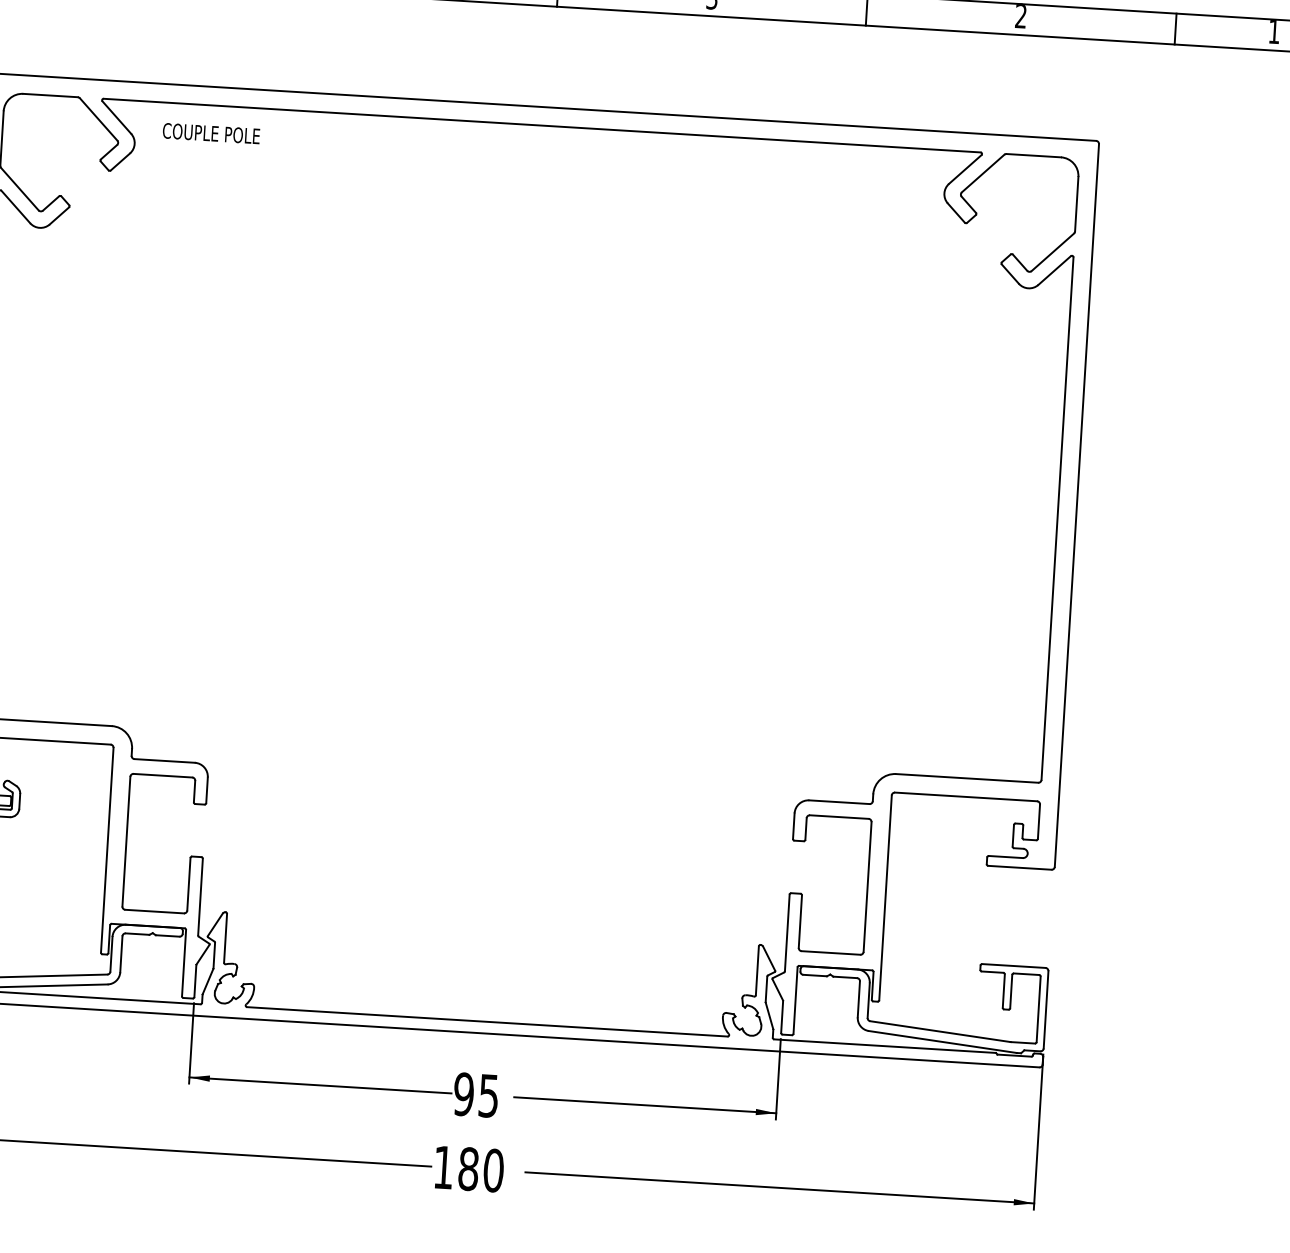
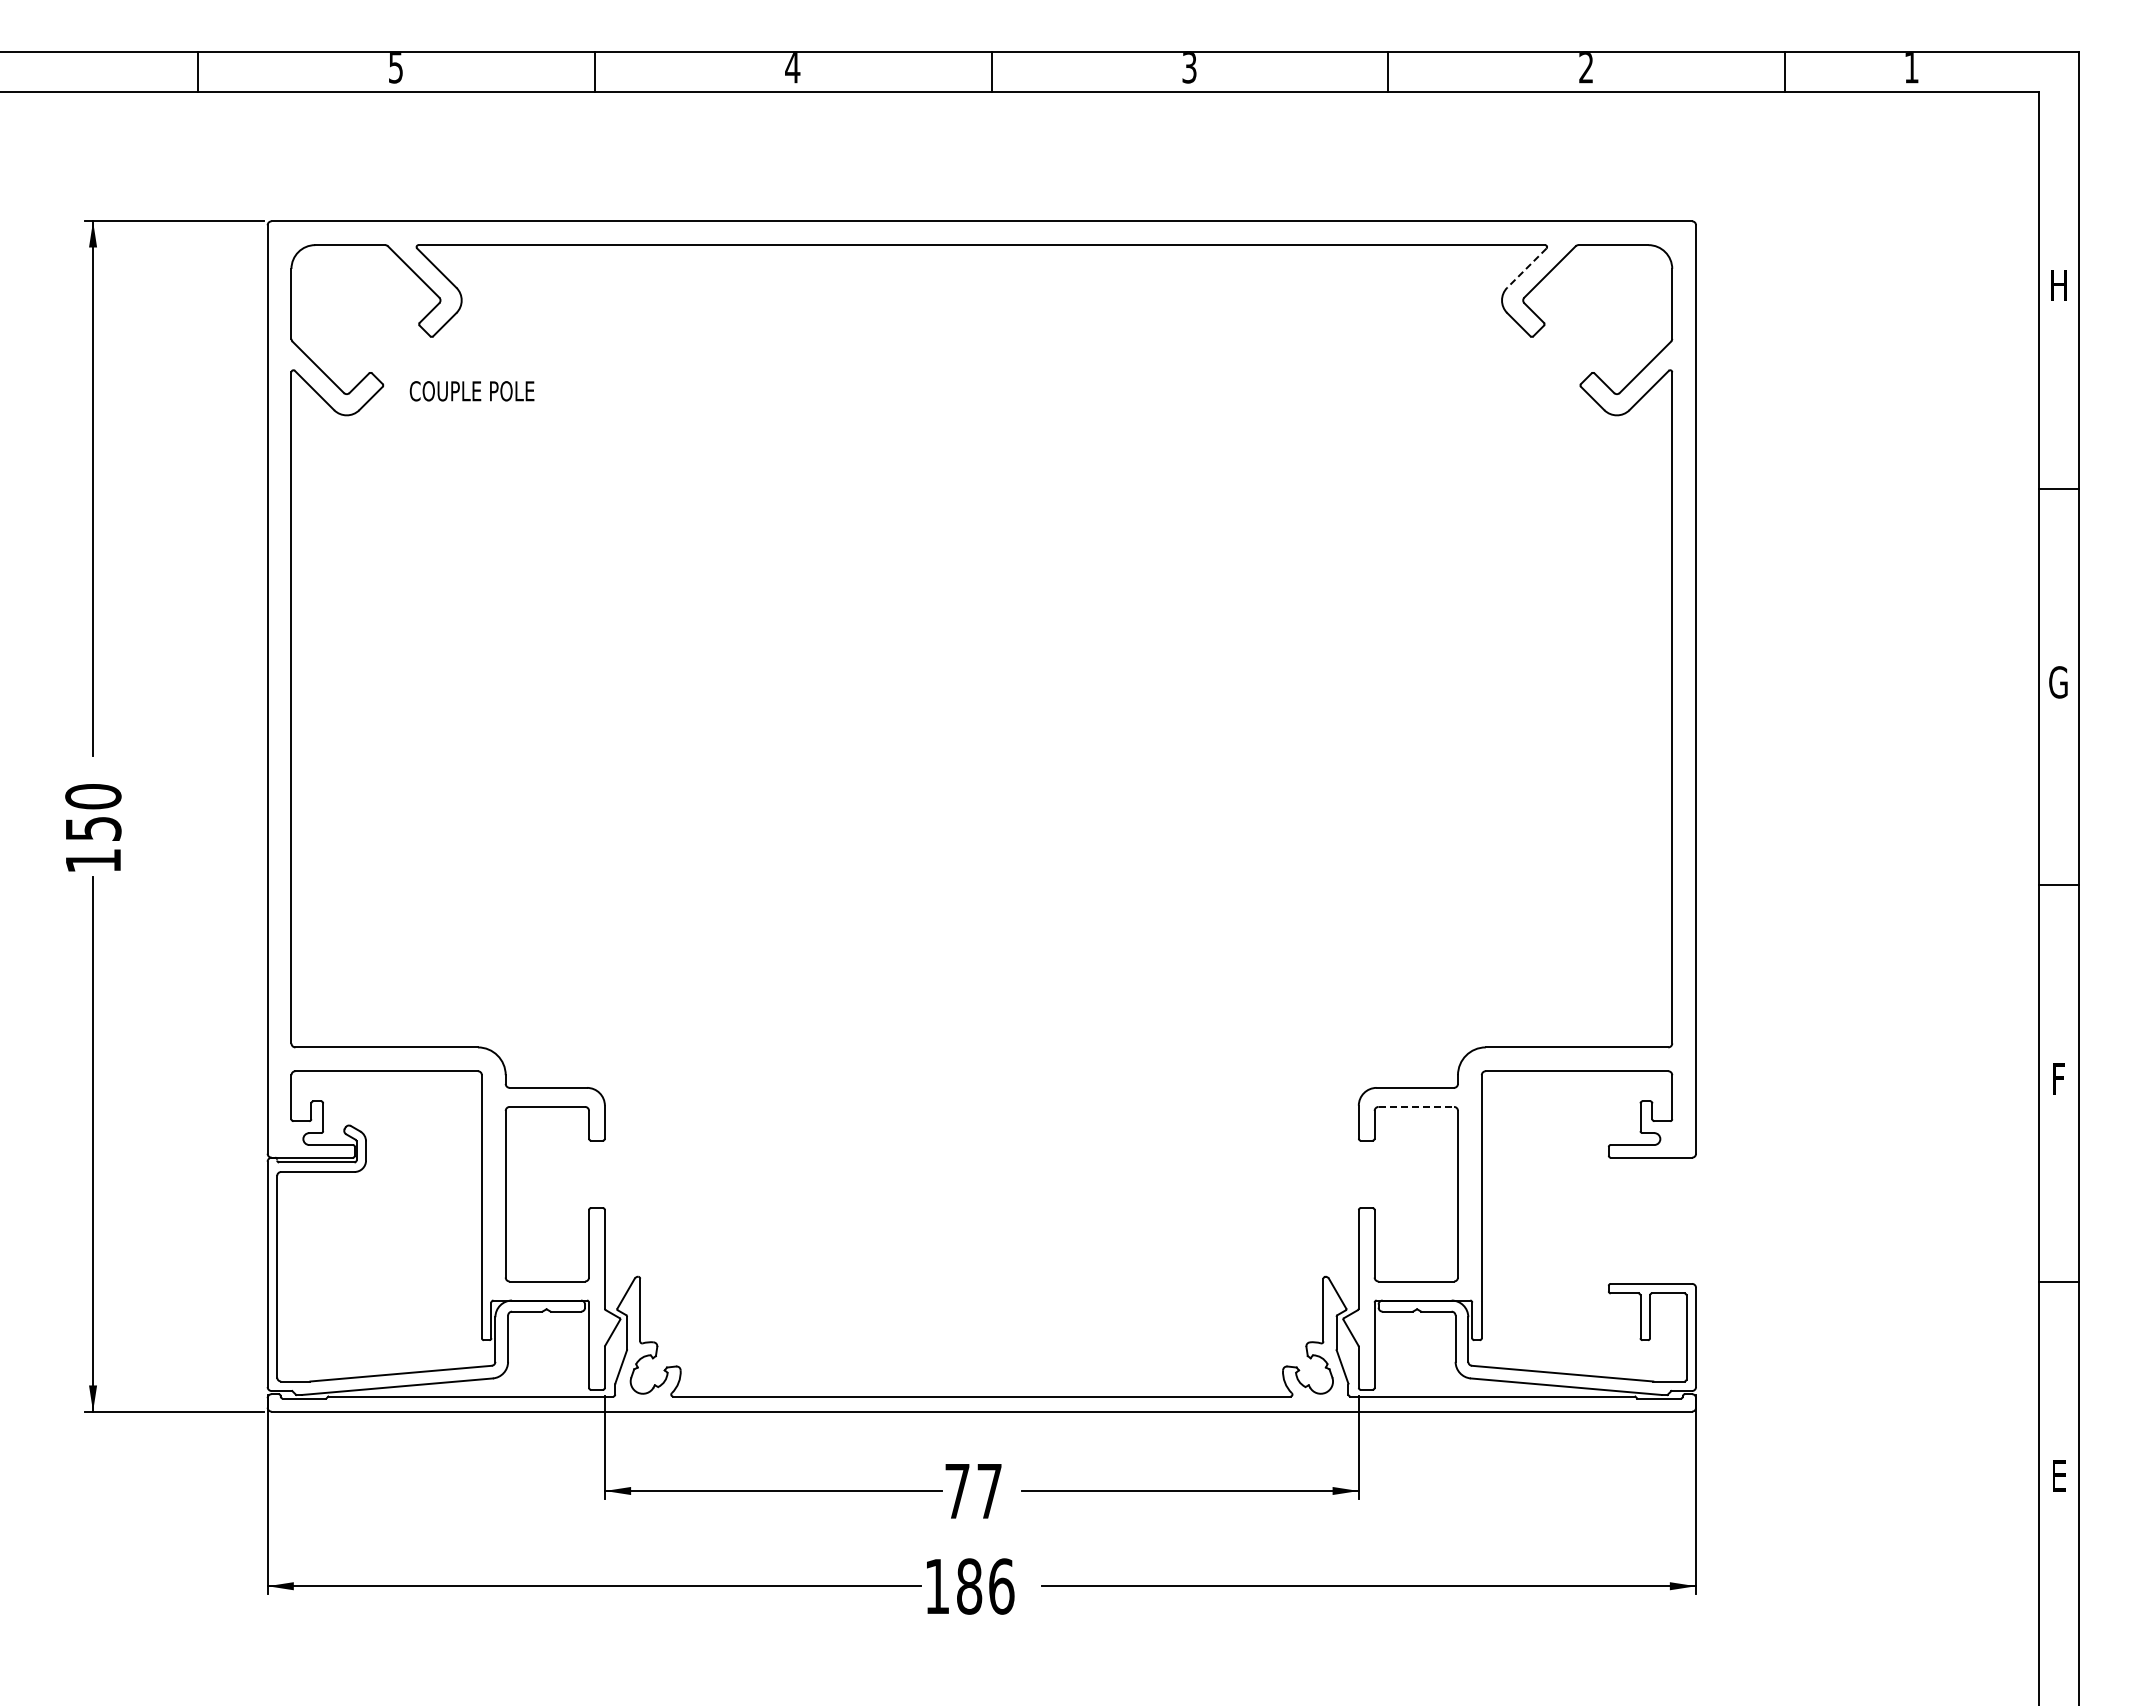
text: (210, 133) -> (471, 391), moved
line: (964, 169) -> (1526, 268), solid -> dashed
line: (839, 816) -> (1416, 1106), solid -> dashed
text: (475, 1095) -> (972, 1491), 95 -> 77
text: (493, 1170) -> (1001, 1586), 180 -> 186

